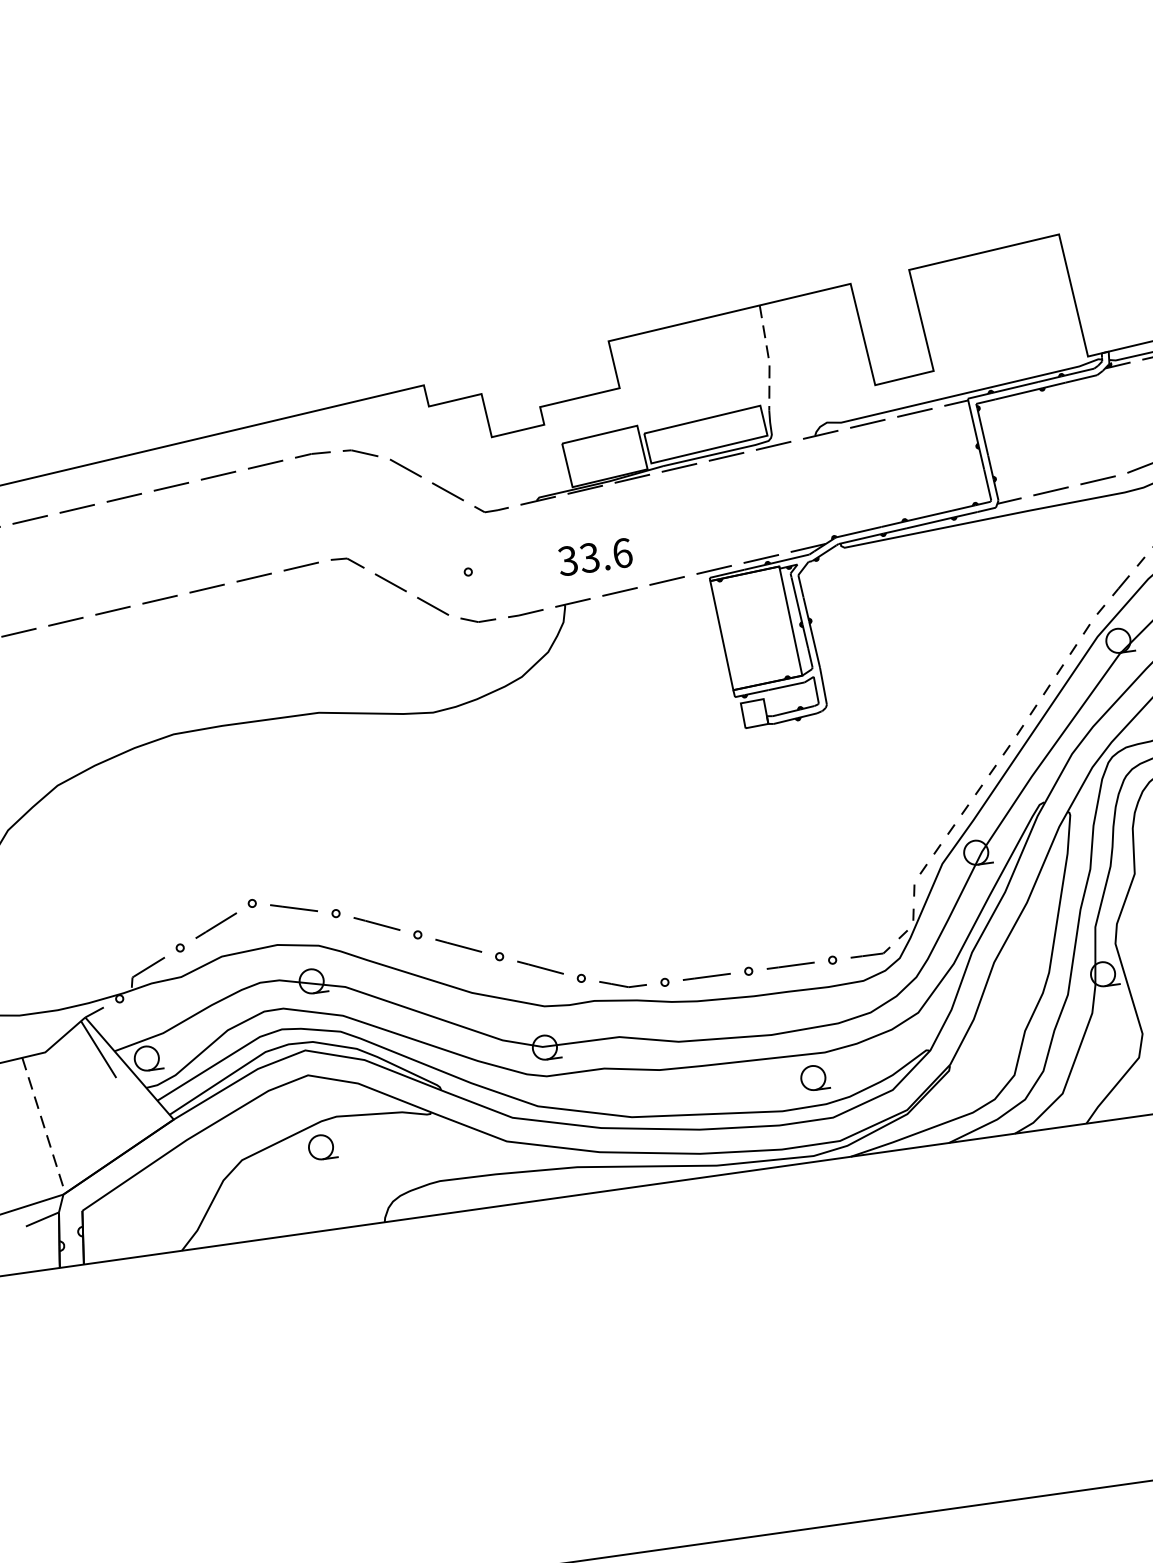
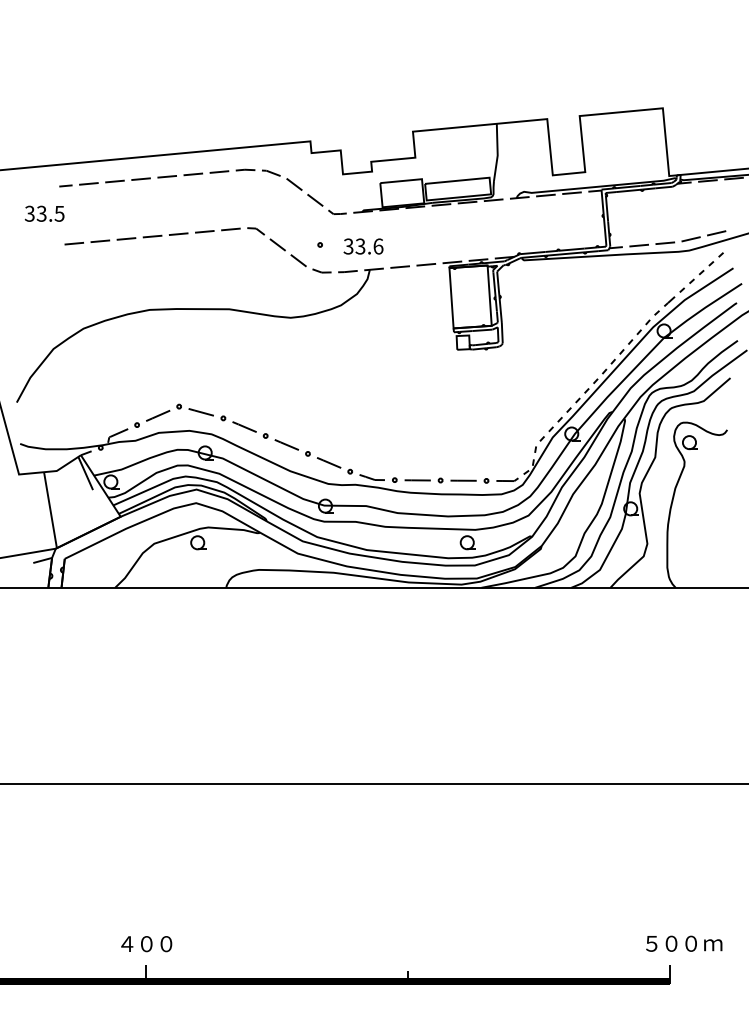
line: (768, 359) -> (497, 153), dashed -> solid
text: (595, 557) -> (363, 246), moved
line: (43, 1126) -> (50, 510), dashed -> solid

